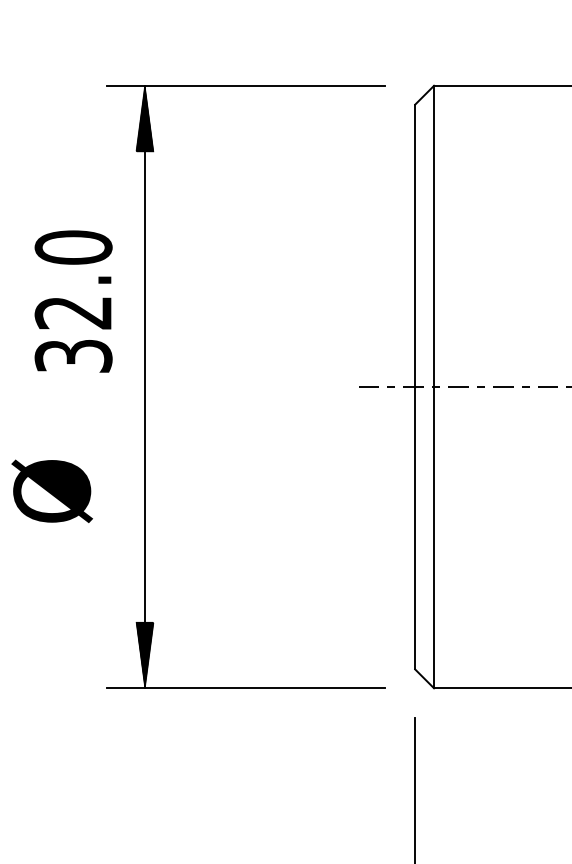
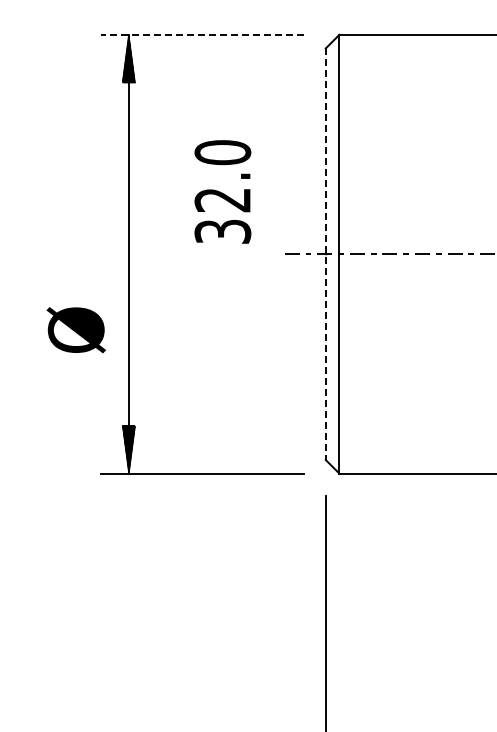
line: (246, 85) -> (202, 34), solid -> dashed
text: (73, 300) -> (222, 191), moved
line: (414, 387) -> (325, 254), solid -> dashed
text: (51, 491) -> (75, 330), moved

